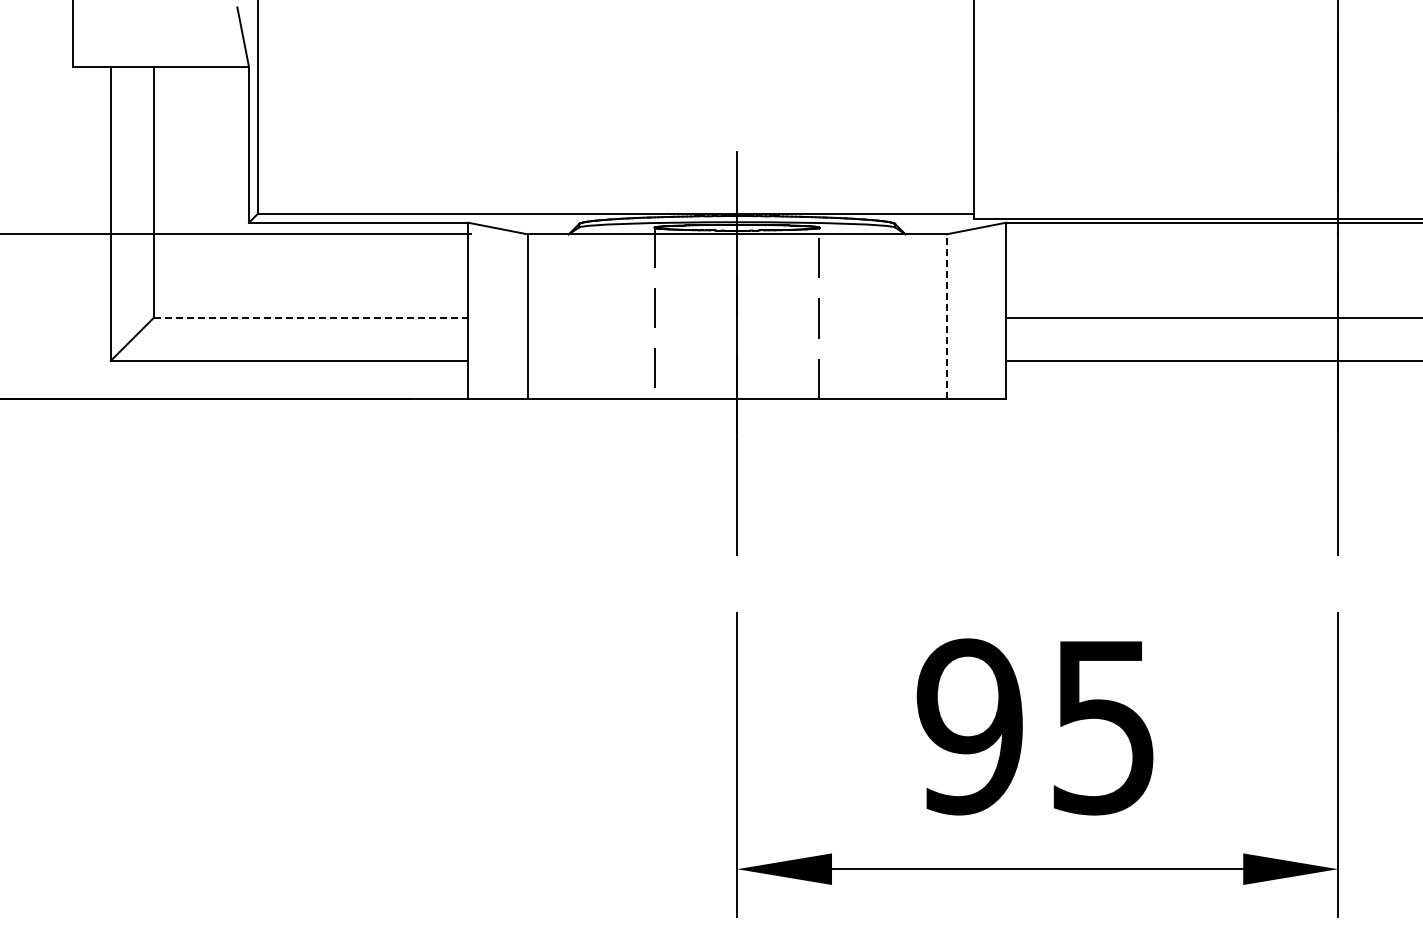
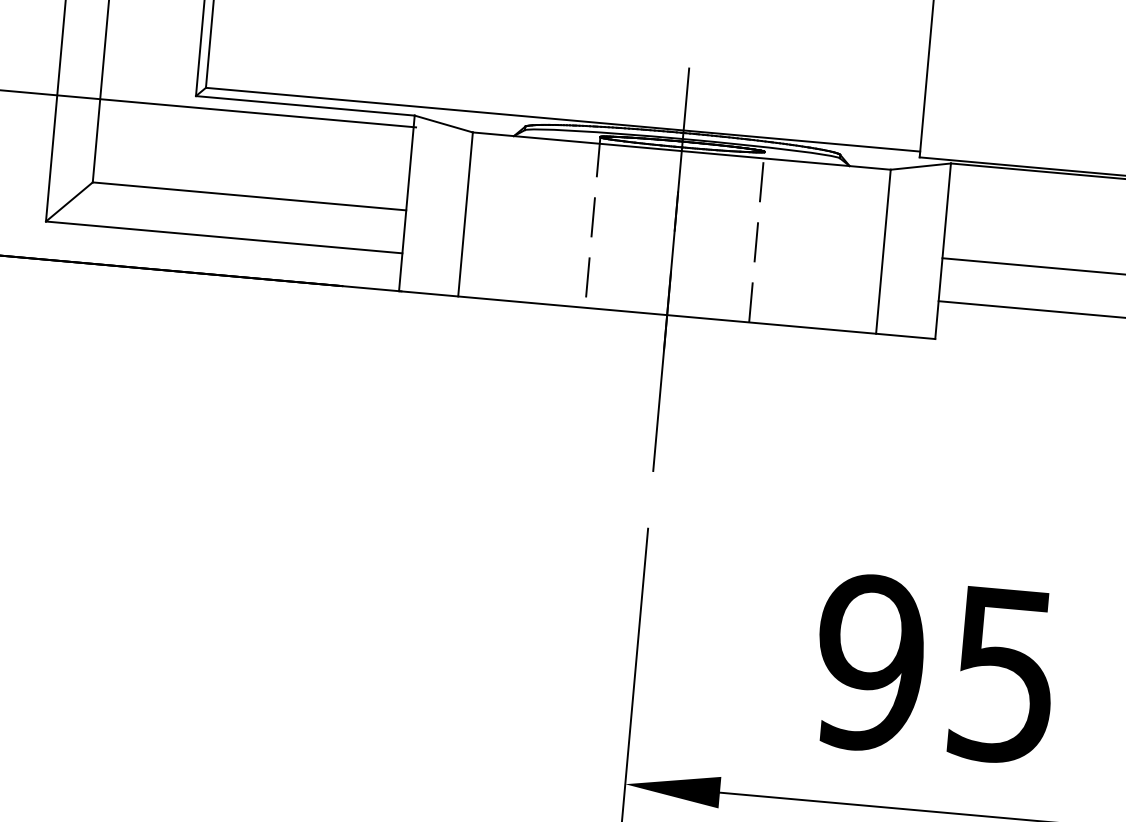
line: (946, 316) -> (883, 251), dashed -> solid
line: (311, 317) -> (249, 196), dashed -> solid

